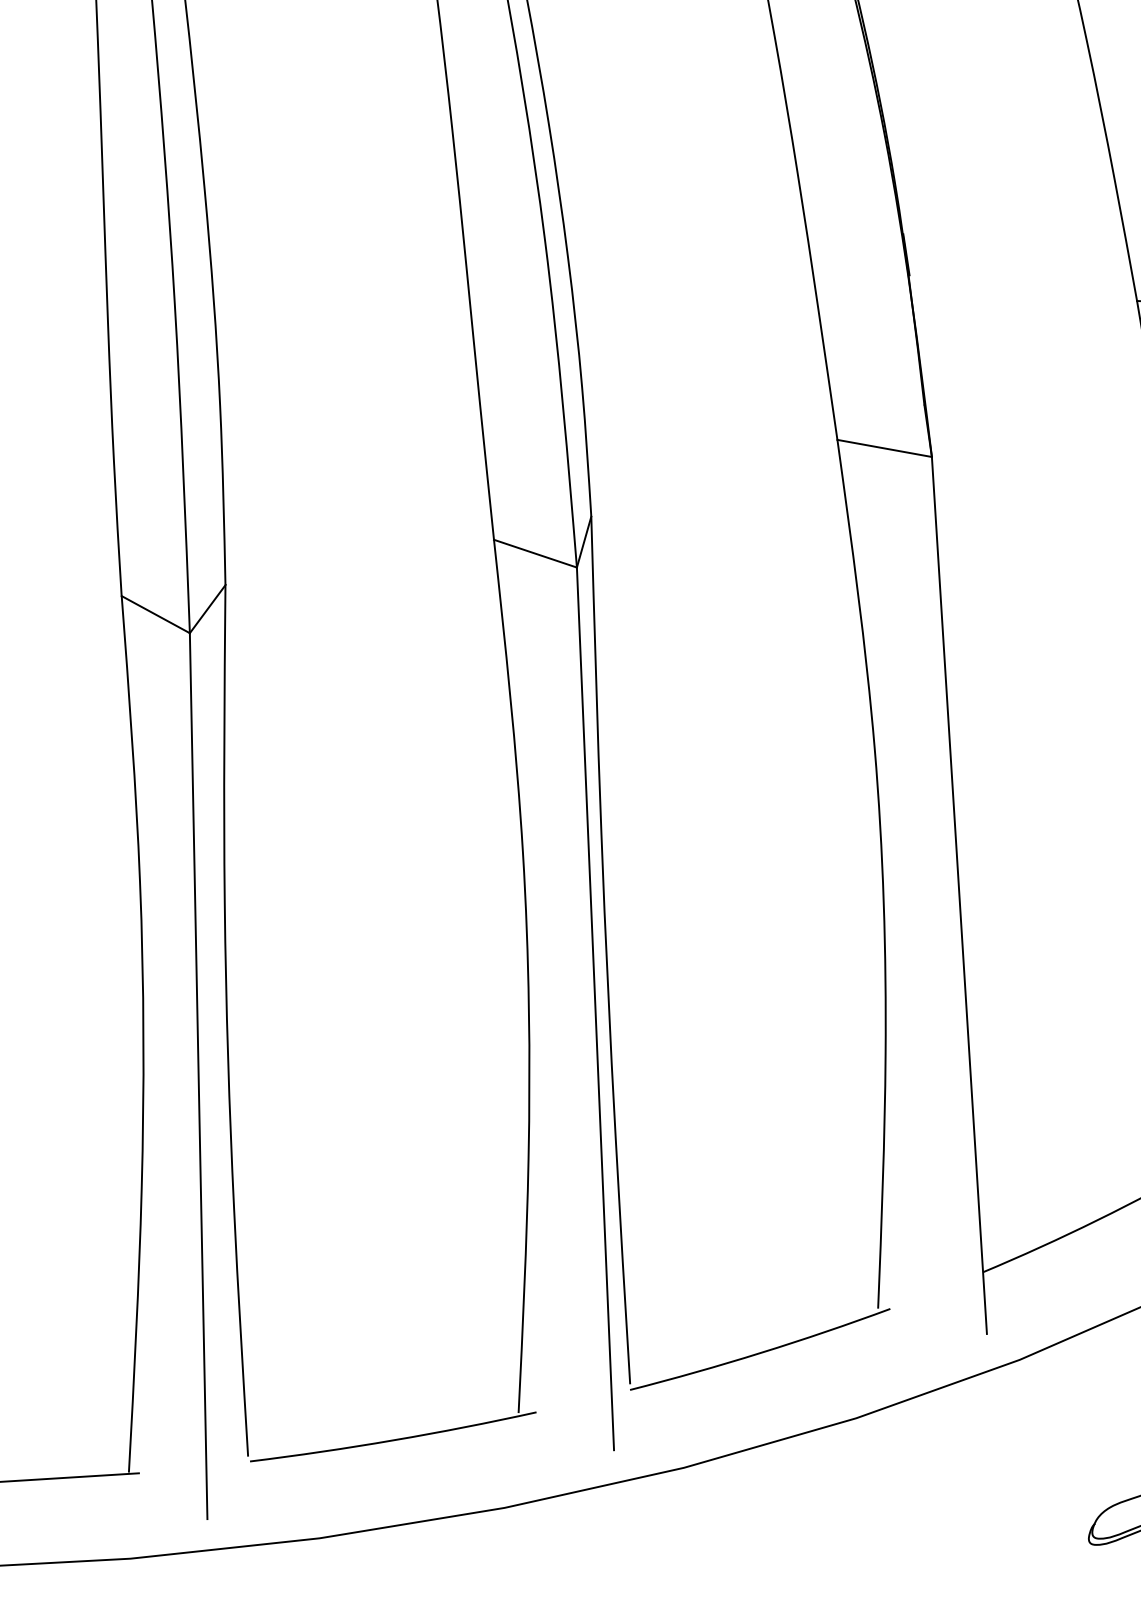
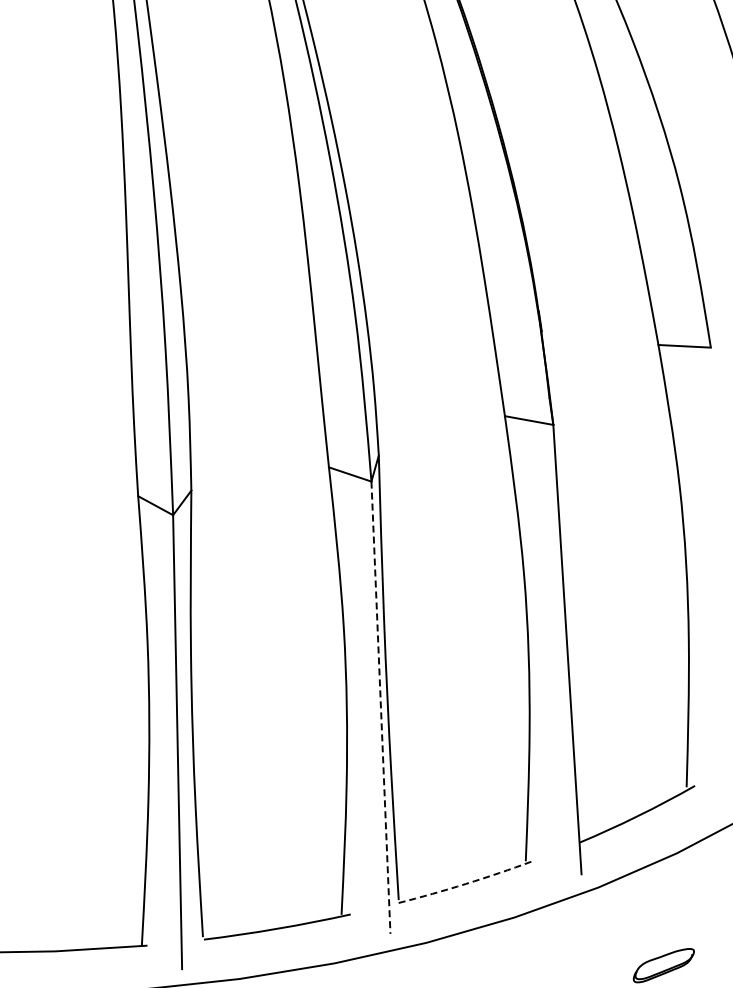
line: (594, 1010) -> (380, 708), solid -> dashed
arc: (760, 1351) -> (465, 883), solid -> dashed

